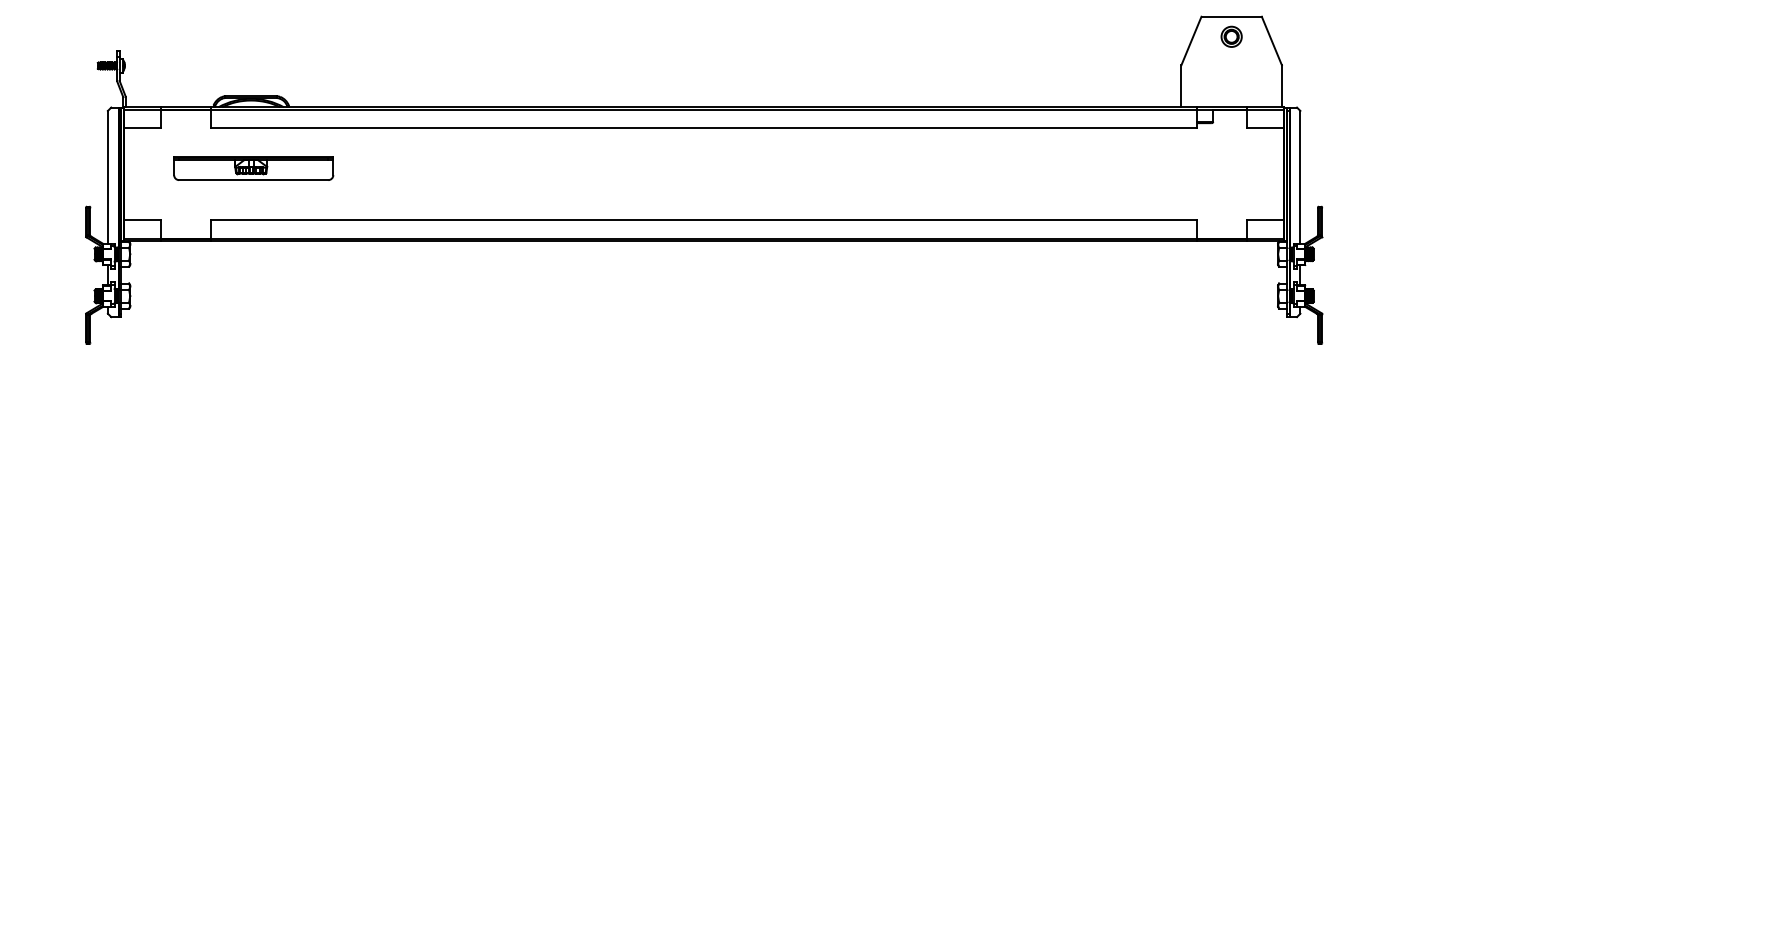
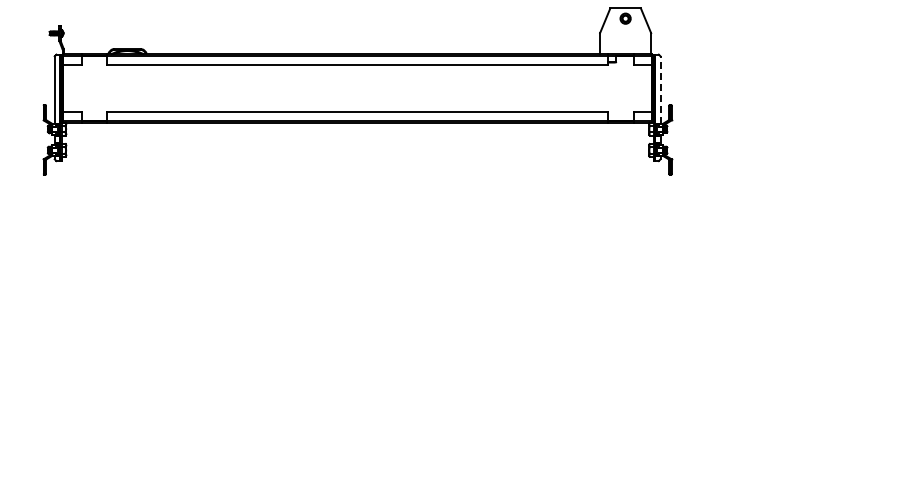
part: (253, 168) -> (128, 85), removed
line: (1300, 178) -> (660, 90), solid -> dashed

